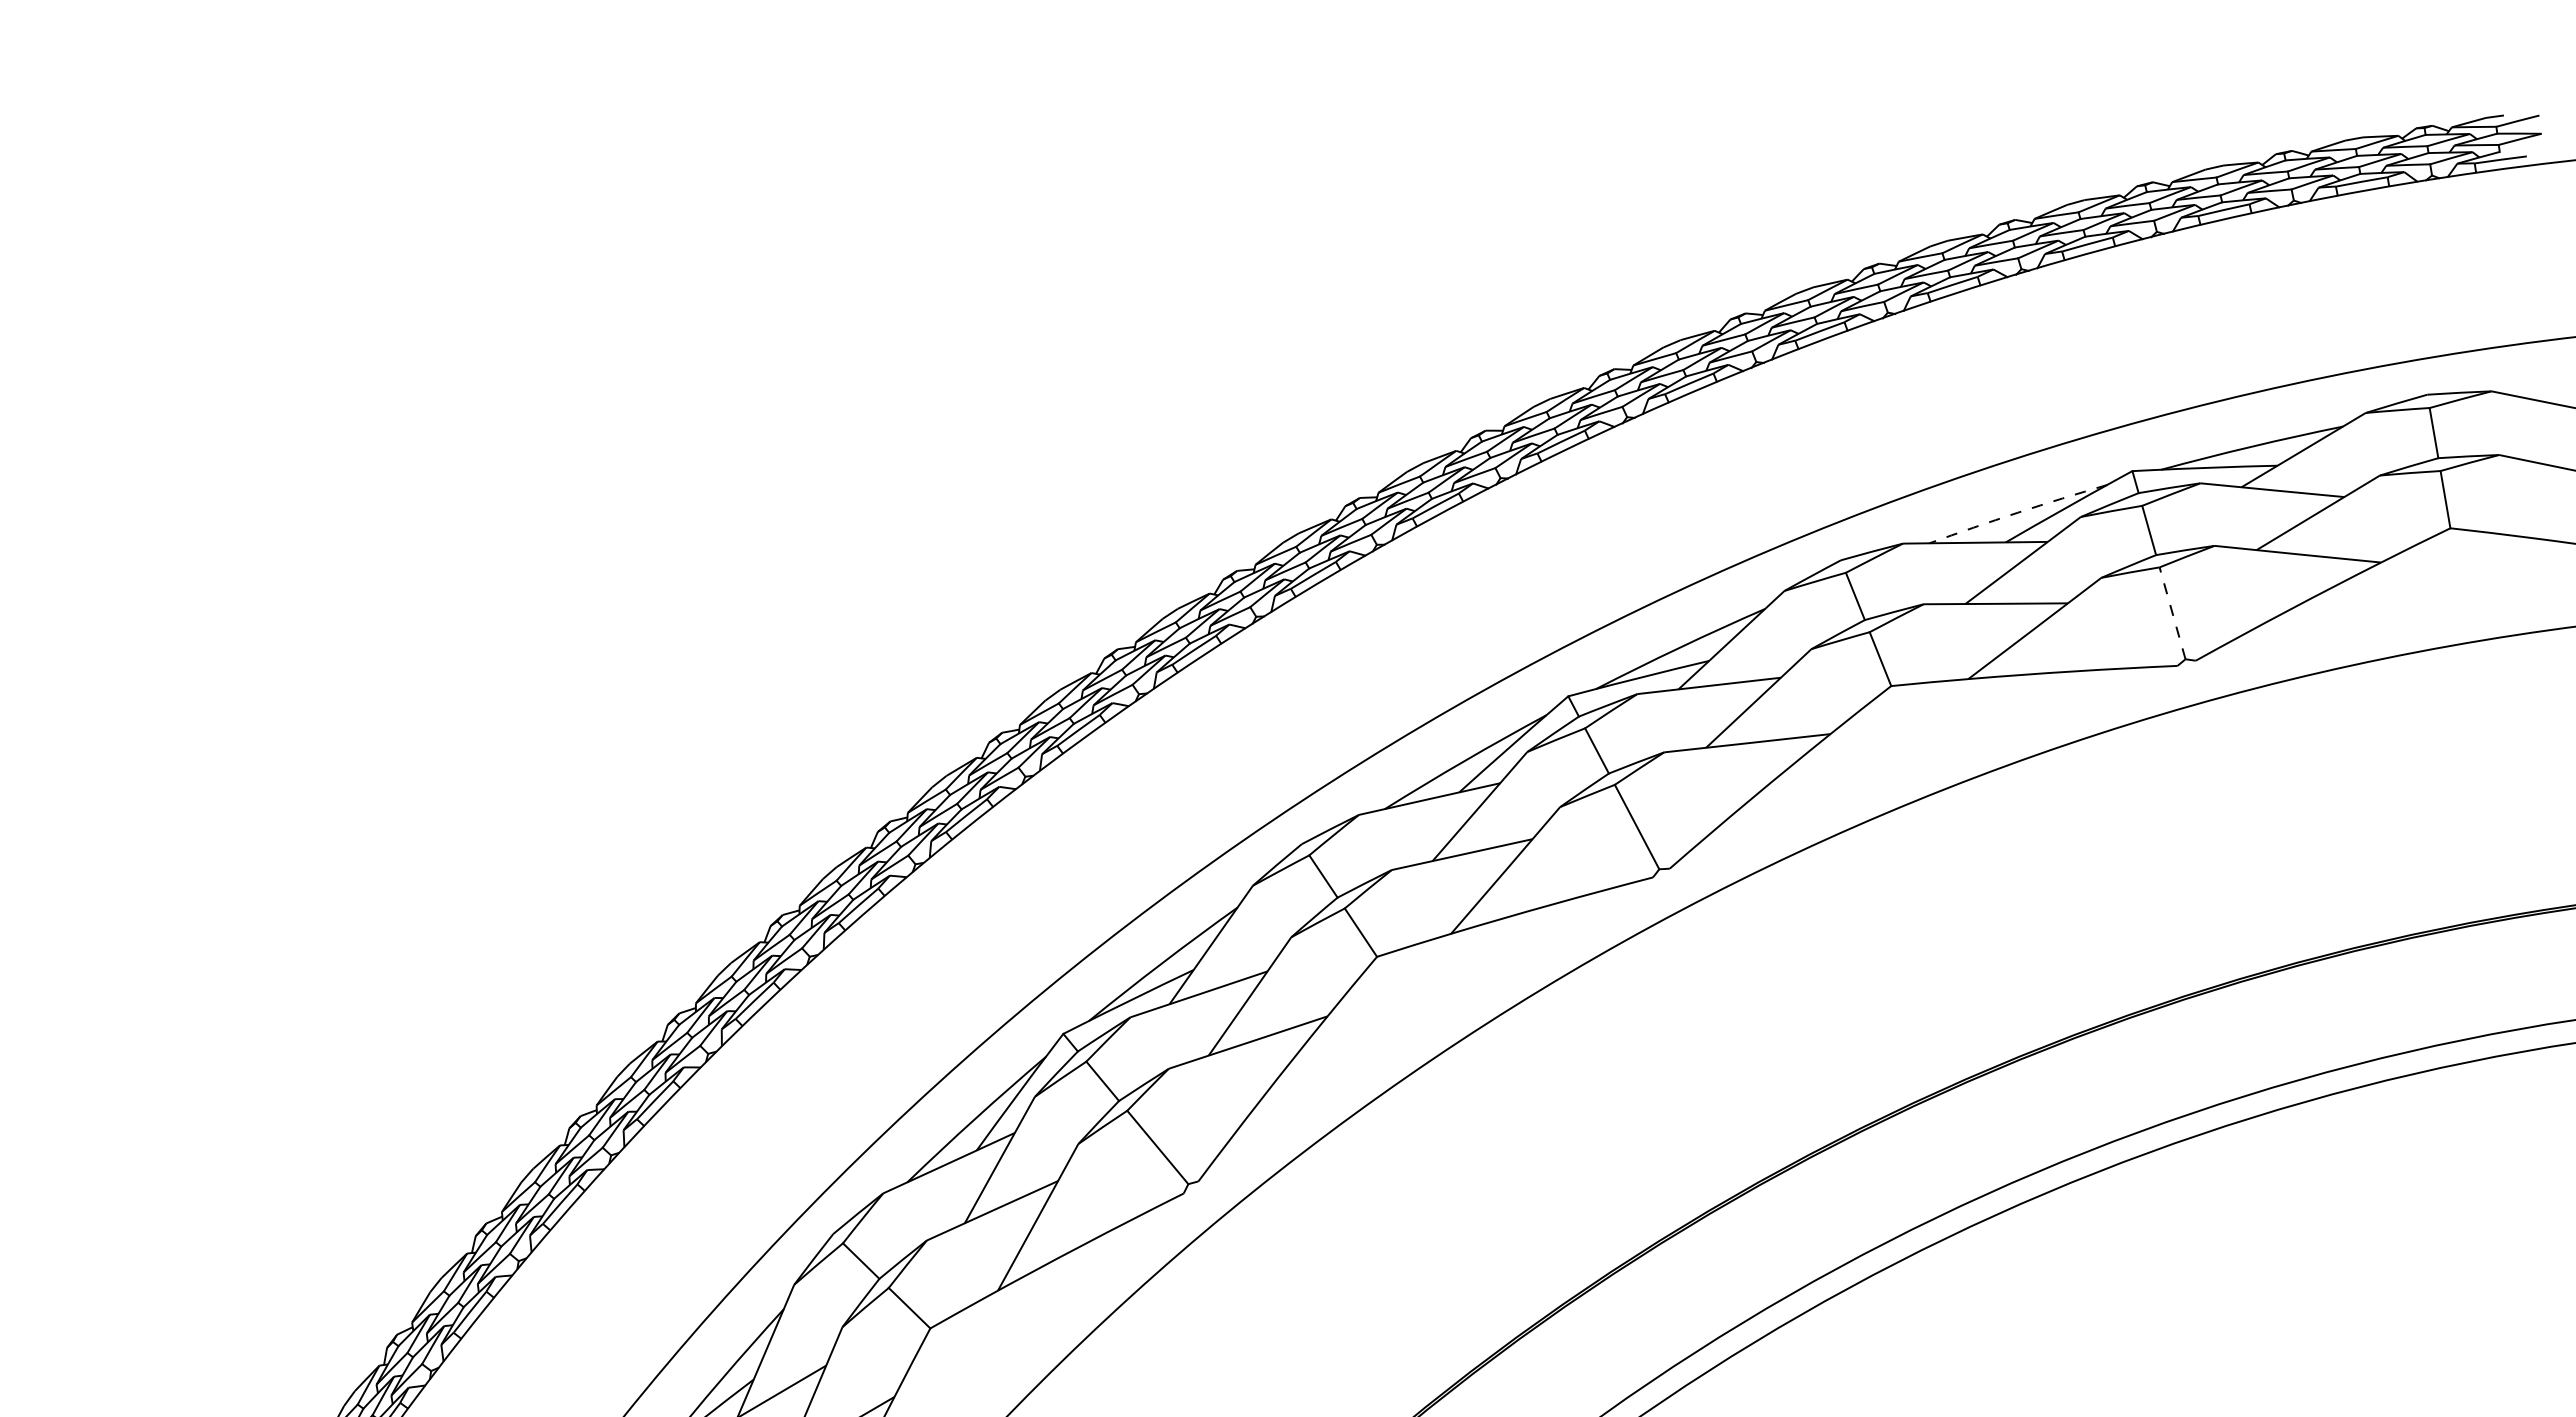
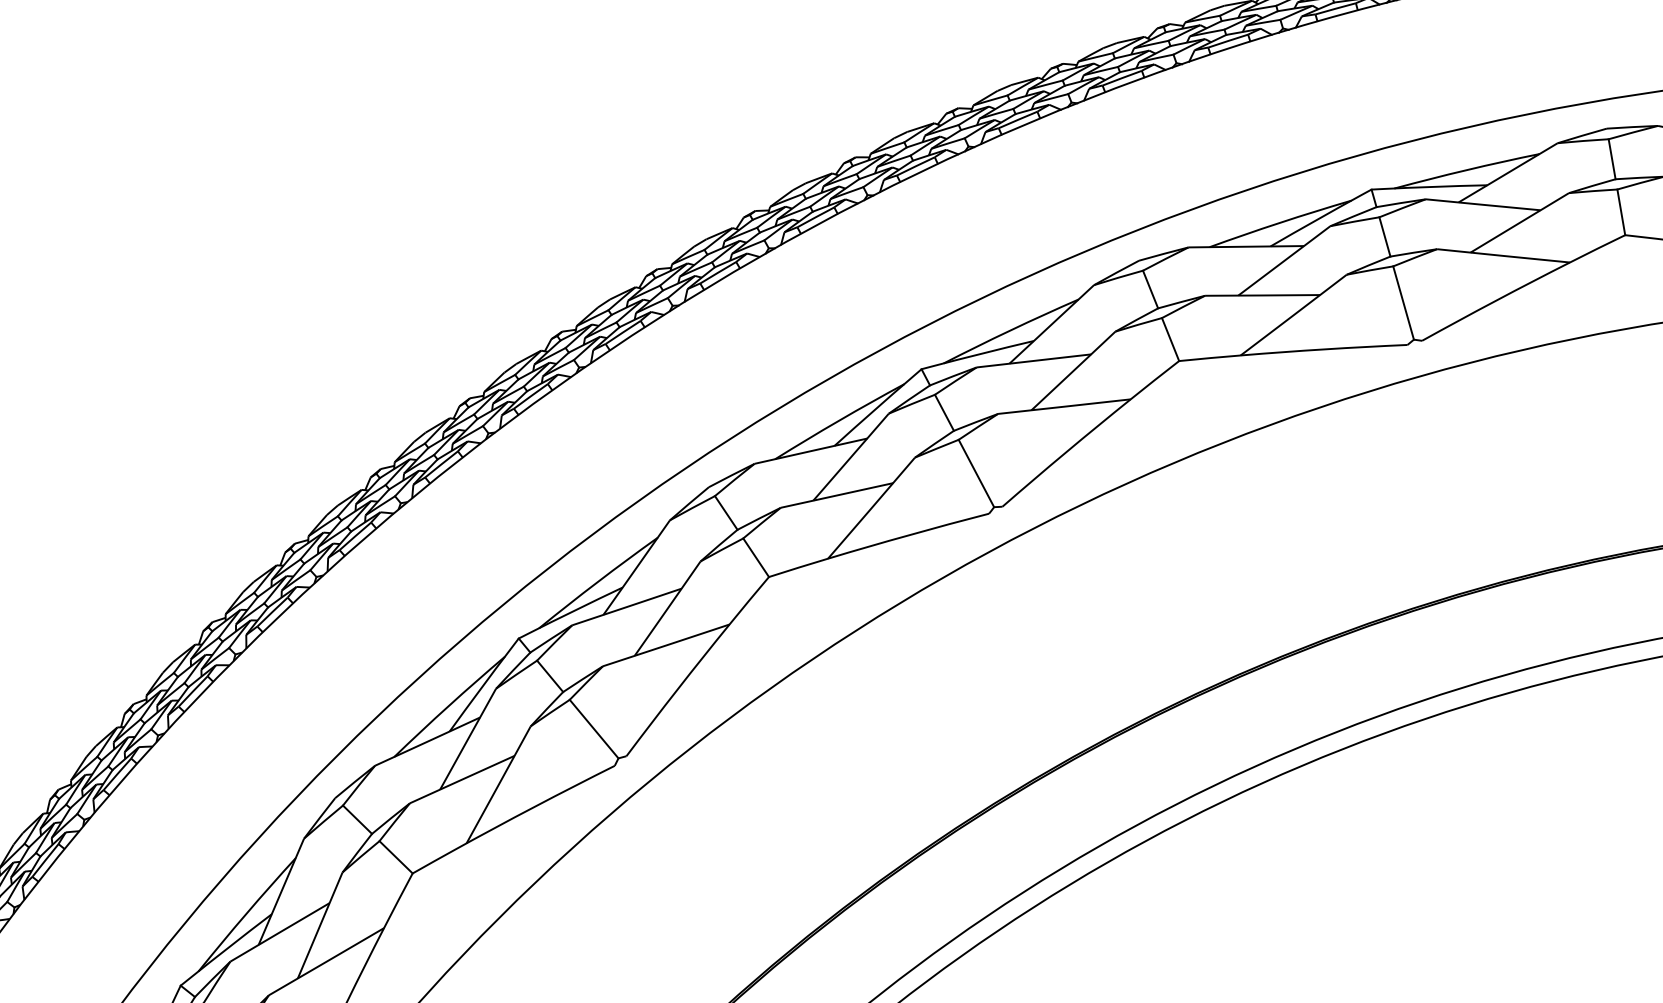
arc: (2017, 512) -> (1279, 222), dashed -> solid
line: (2172, 613) -> (1403, 303), dashed -> solid

